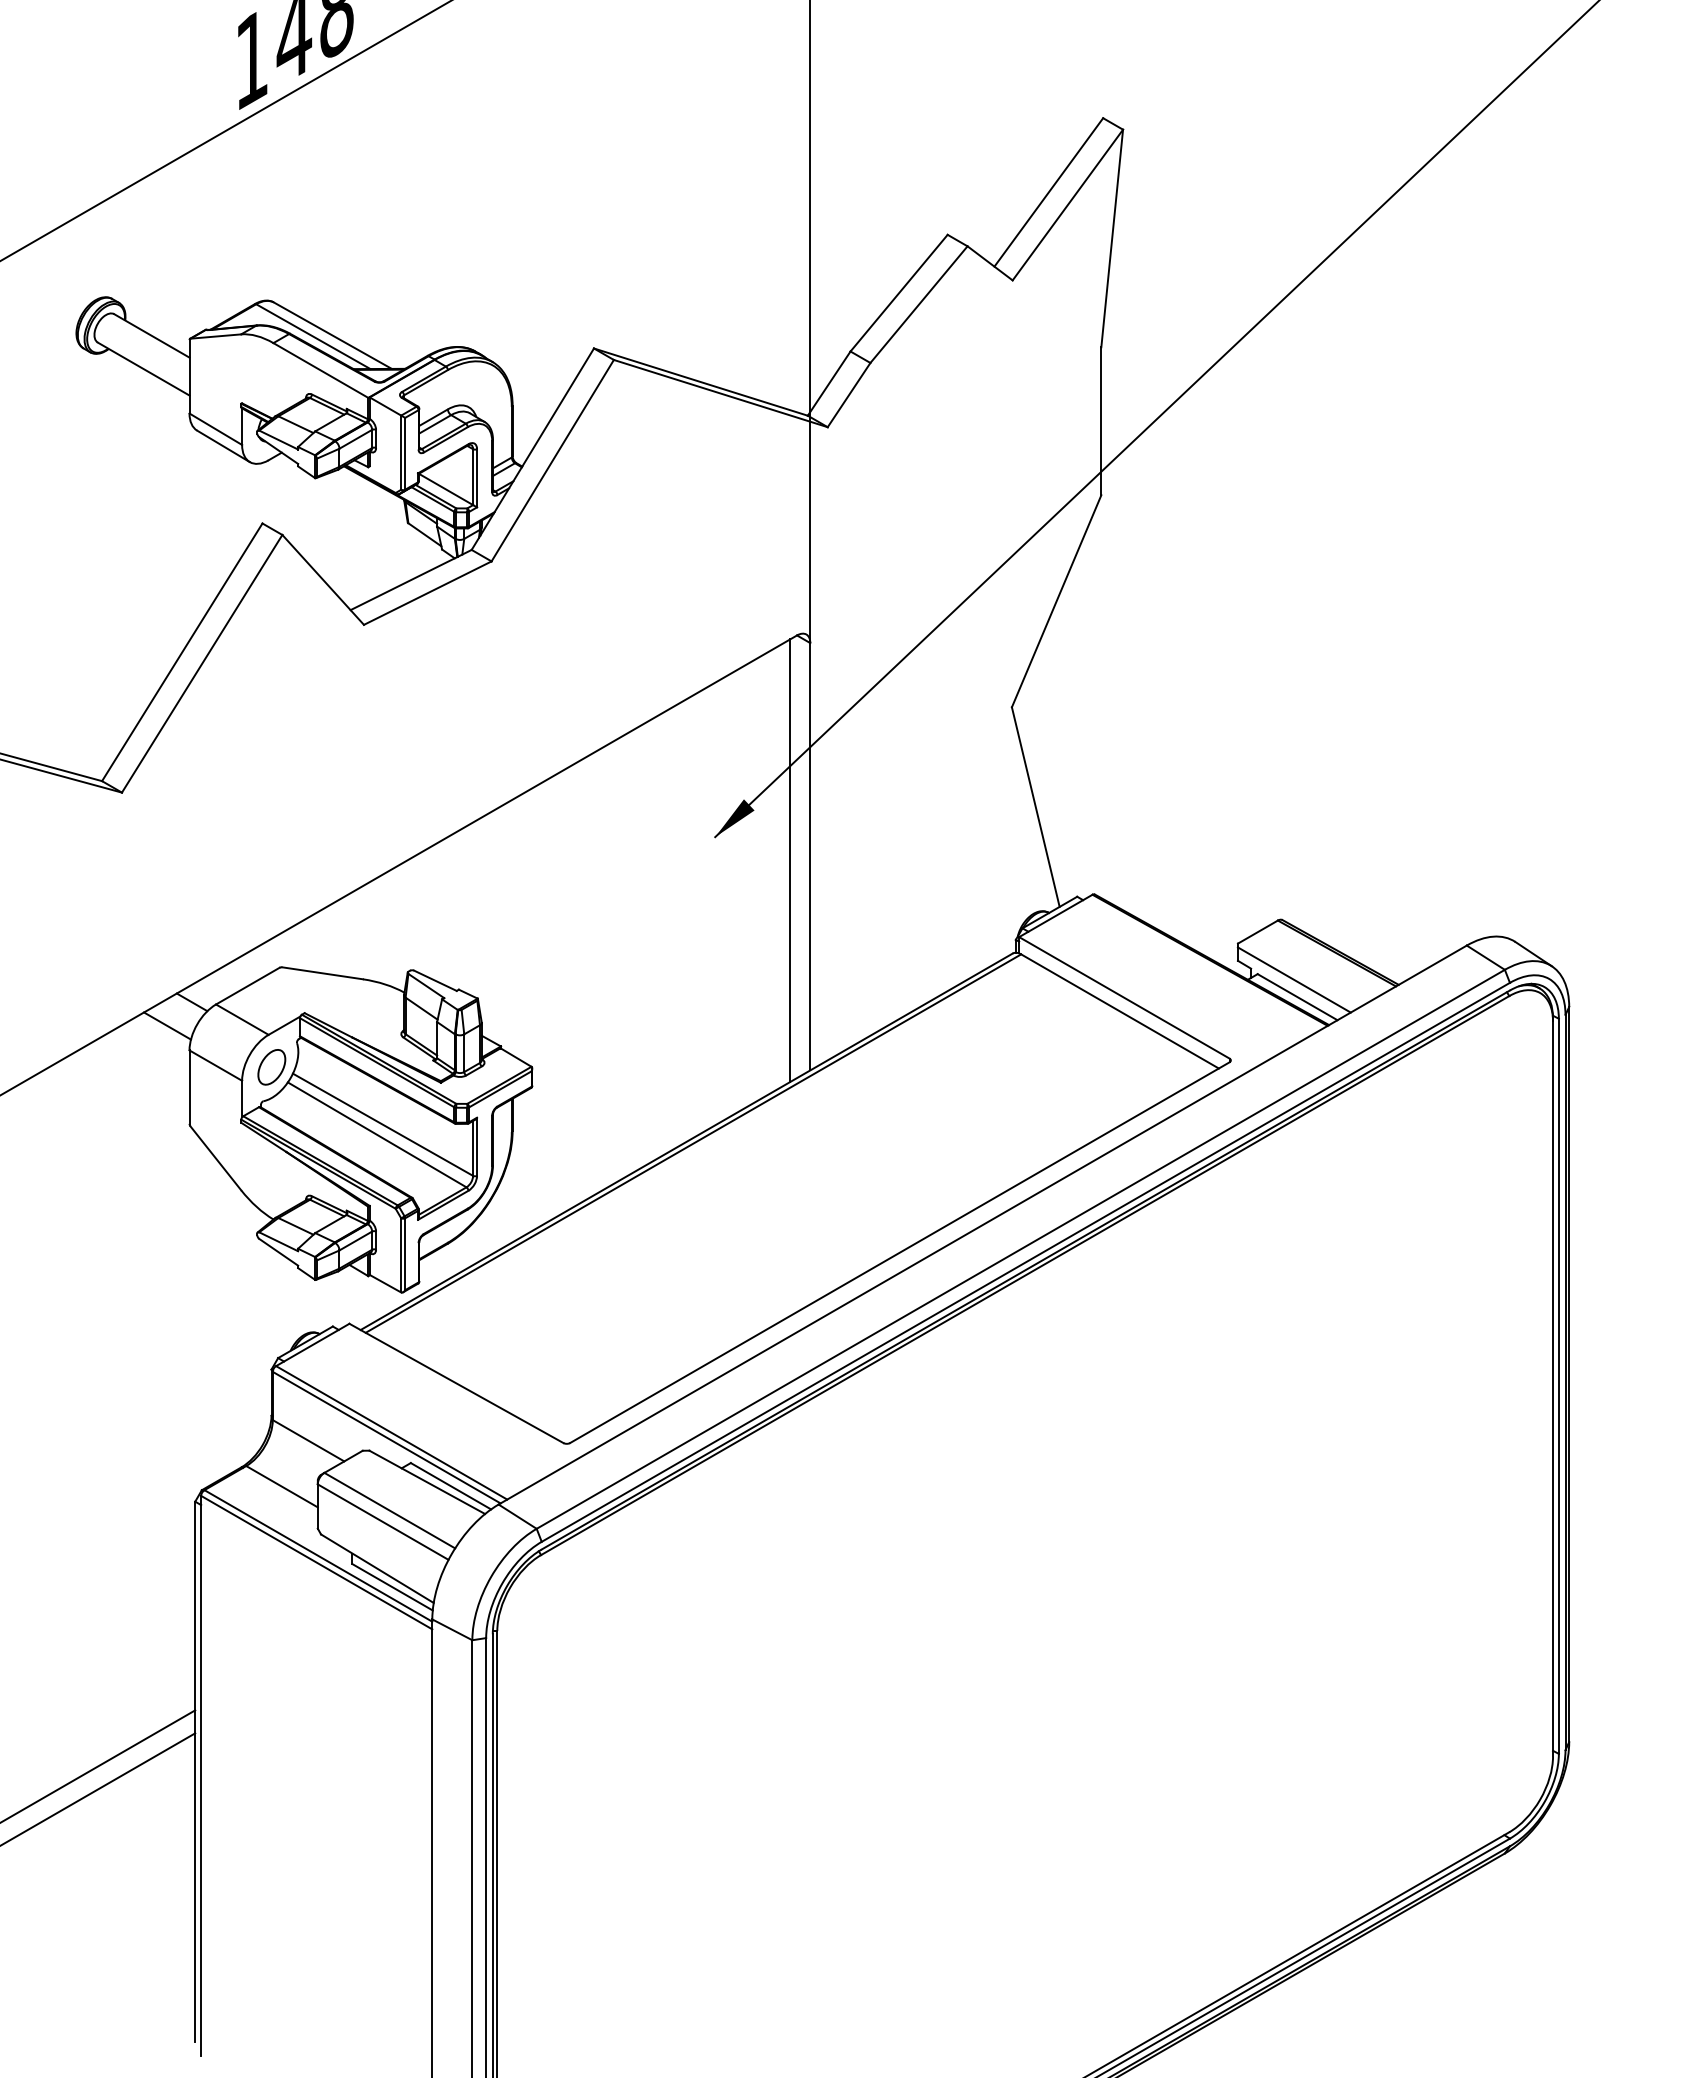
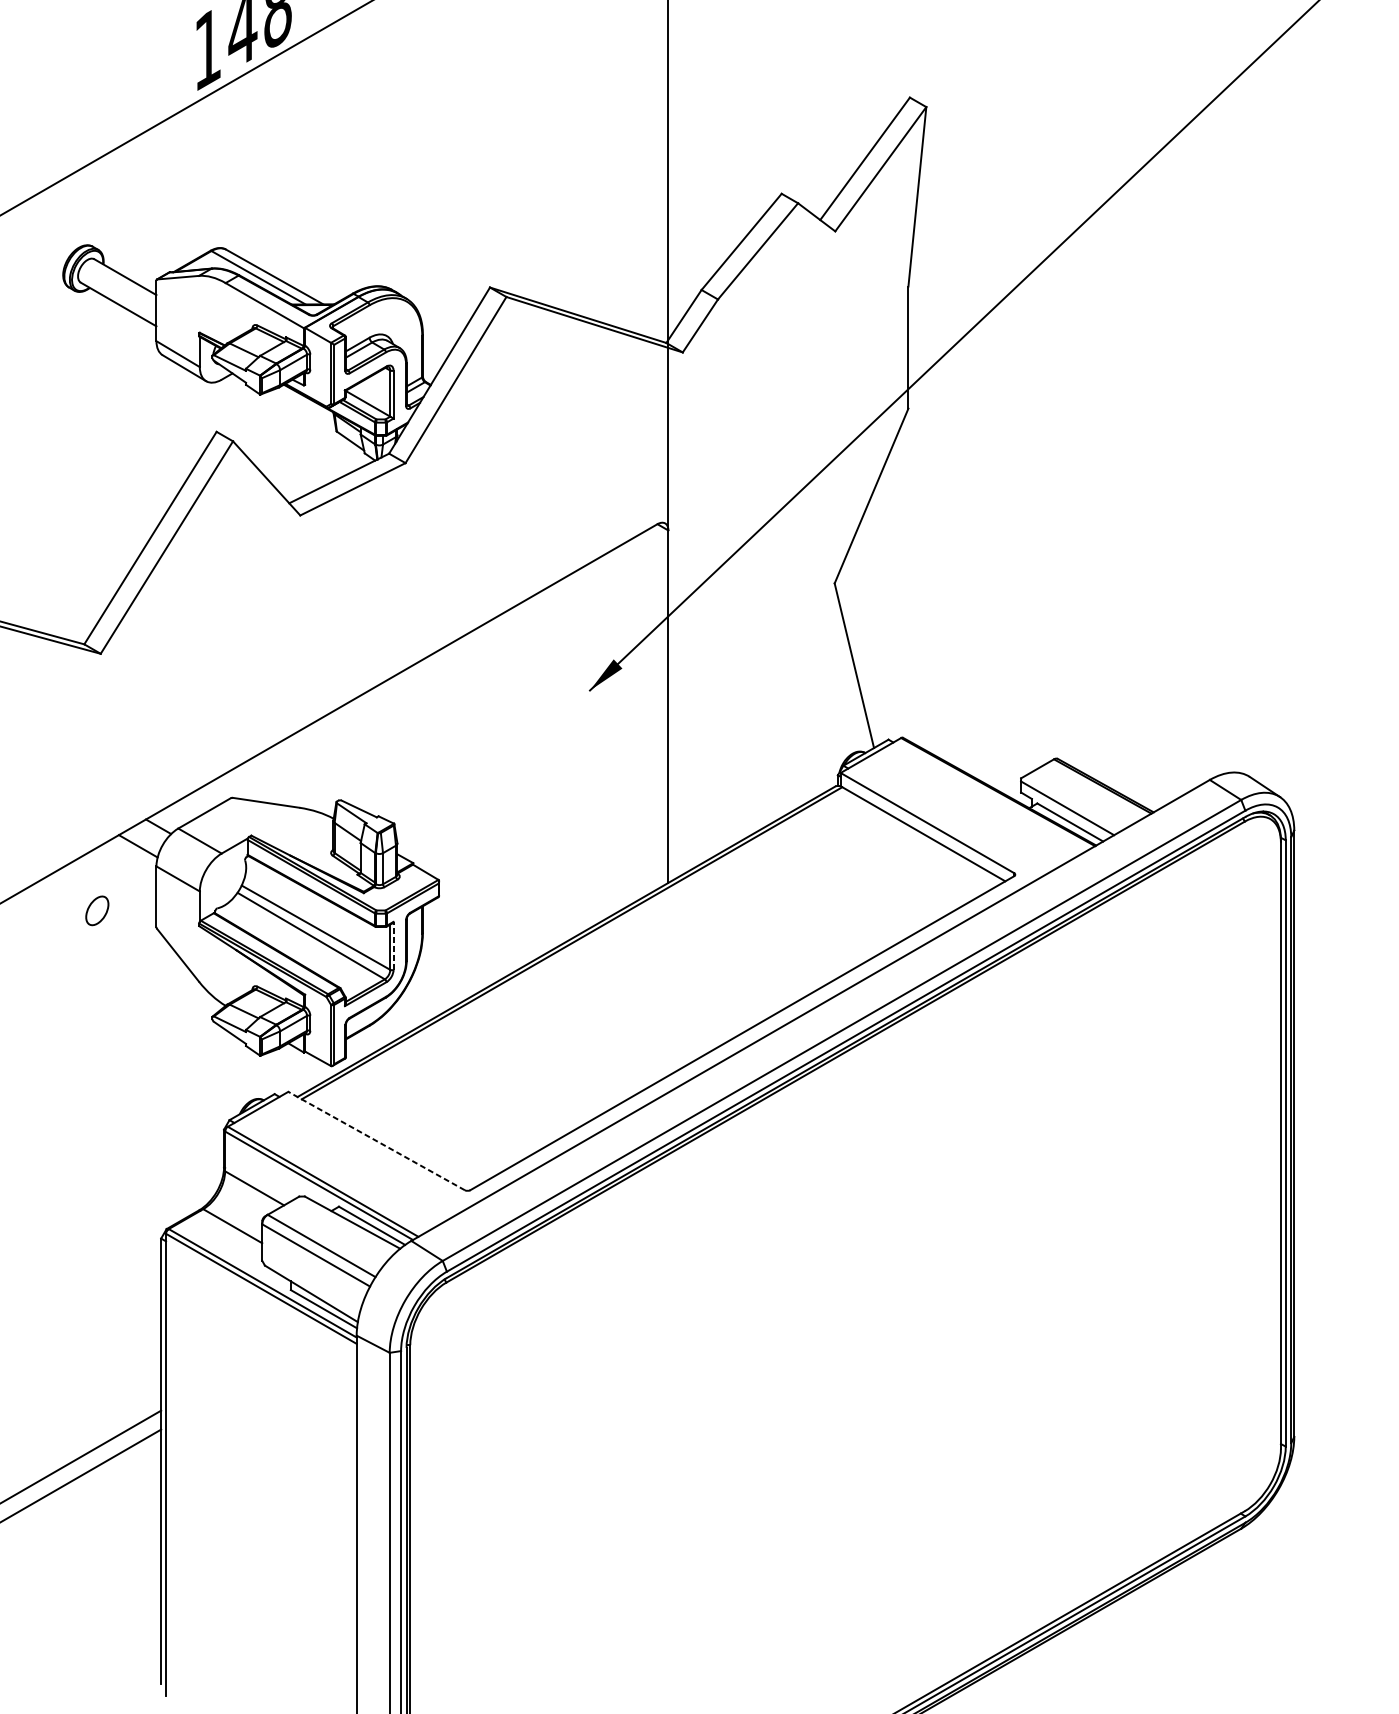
line: (790, 860) -> (652, 709), removed
part: (271, 1067) -> (97, 911), moved
line: (477, 1146) -> (393, 945), solid -> dashed
line: (456, 1383) -> (376, 1141), solid -> dashed

